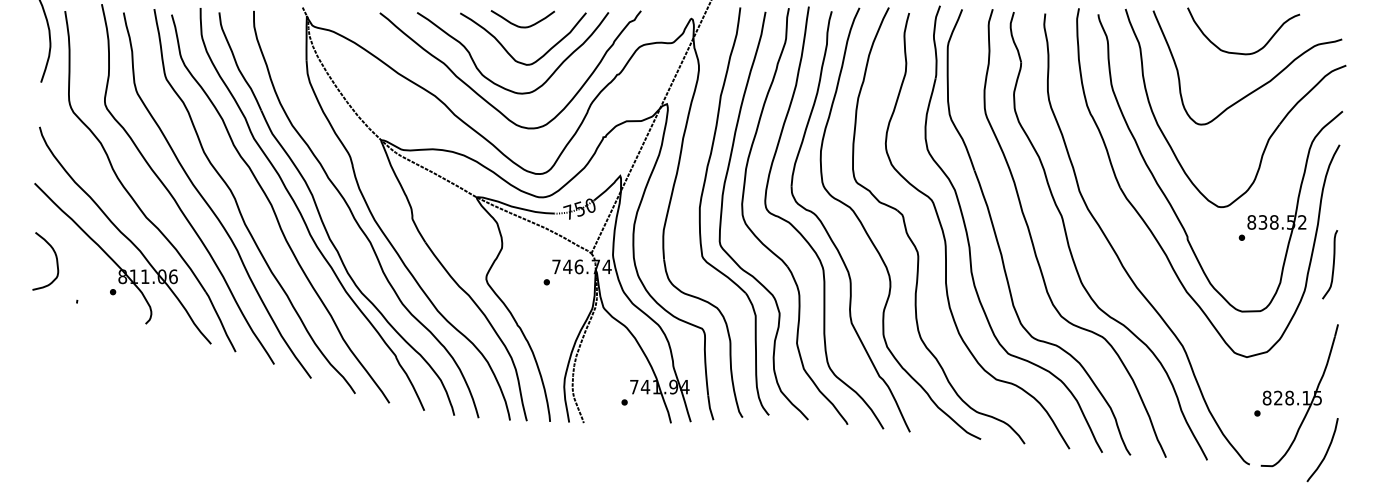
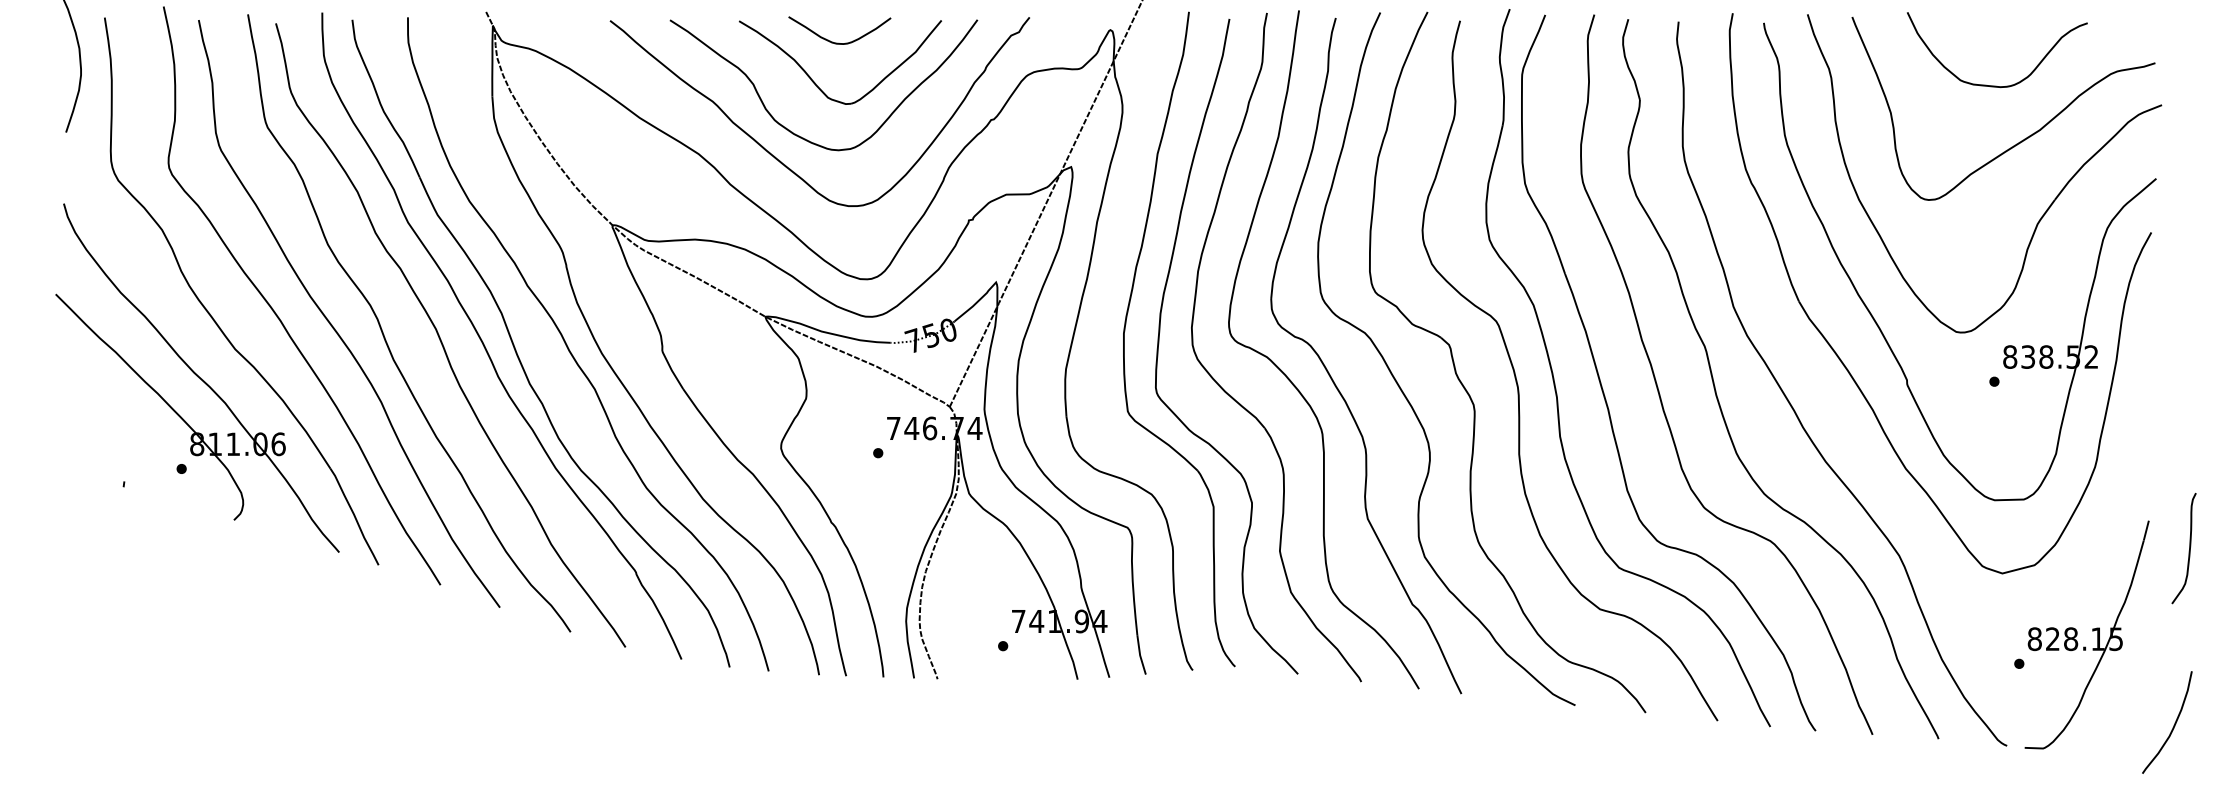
curve: (55, 257) -> (89, 413), removed
curve: (1332, 264) -> (2188, 548), moved
curve: (1325, 452) -> (2171, 726), moved

